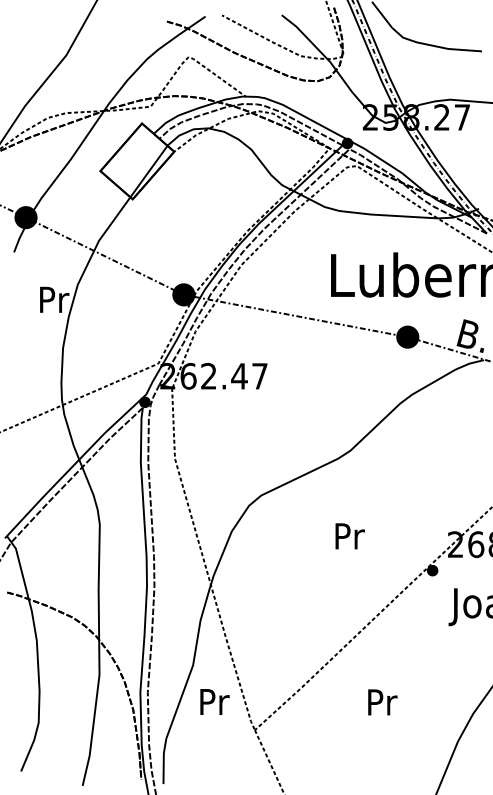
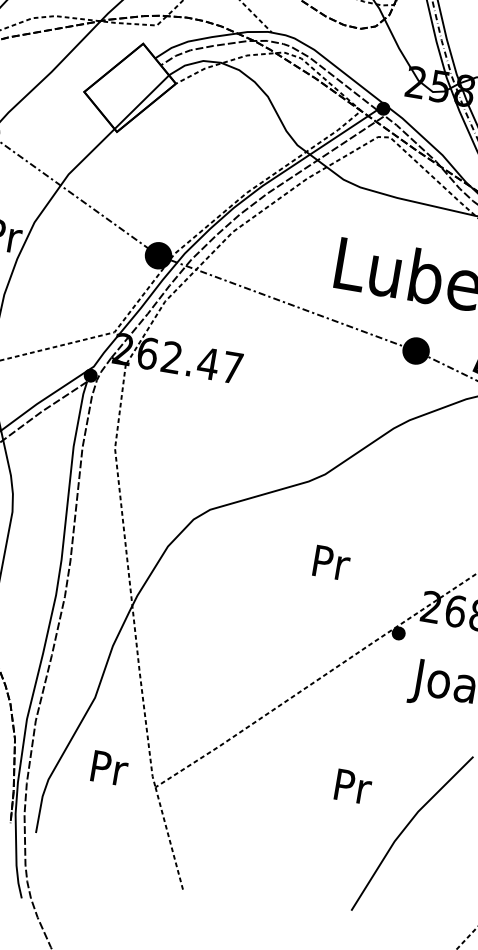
text: (349, 536) -> (331, 563), moved
text: (214, 701) -> (109, 767), moved
text: (382, 702) -> (353, 786), moved

